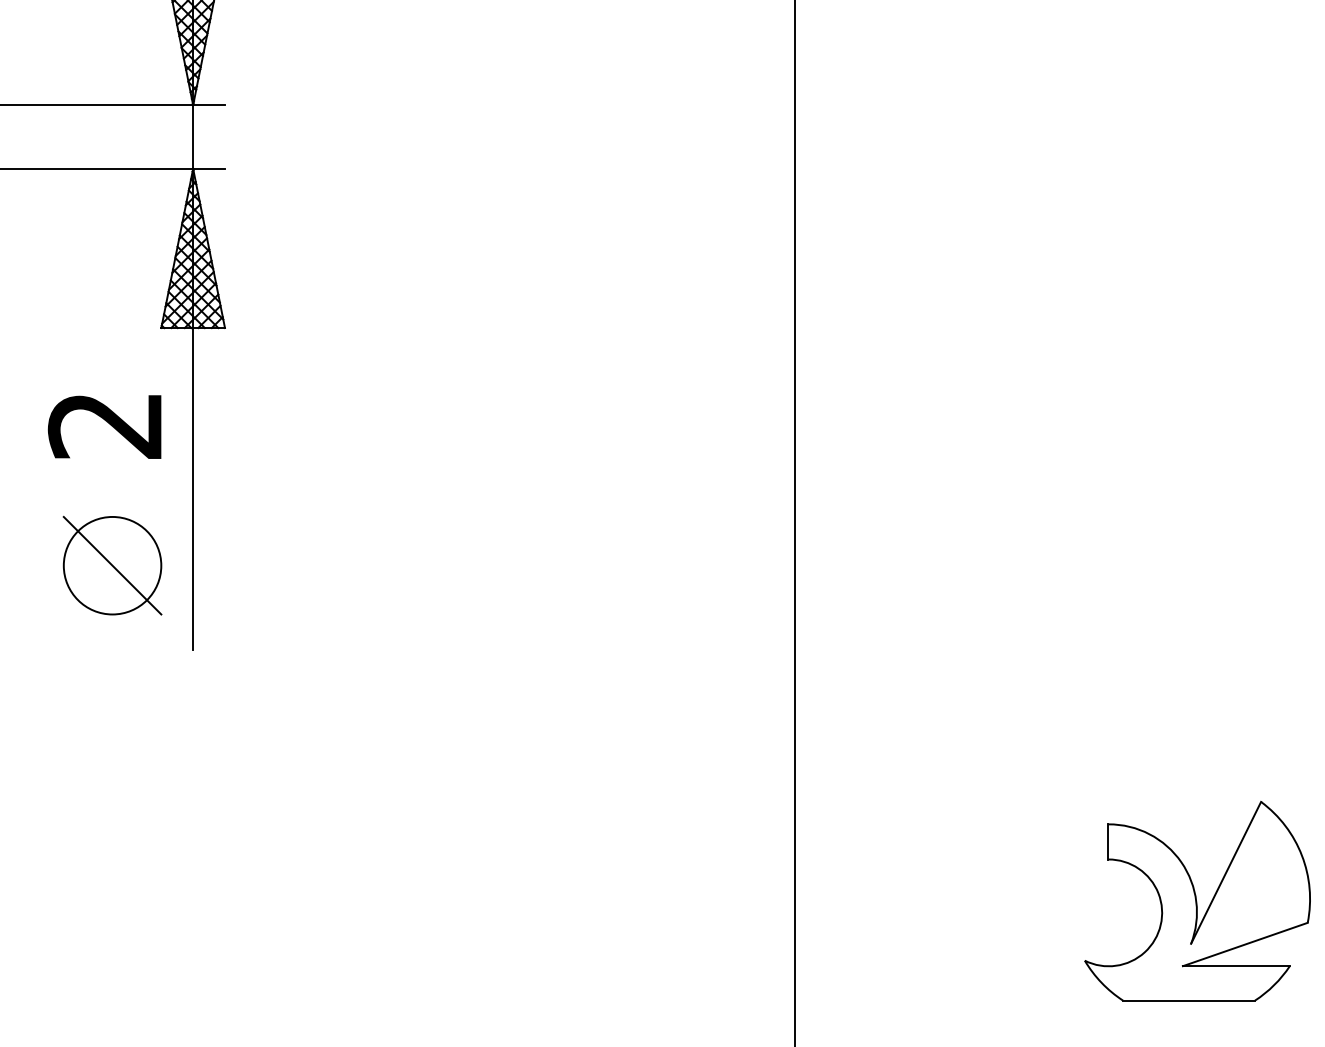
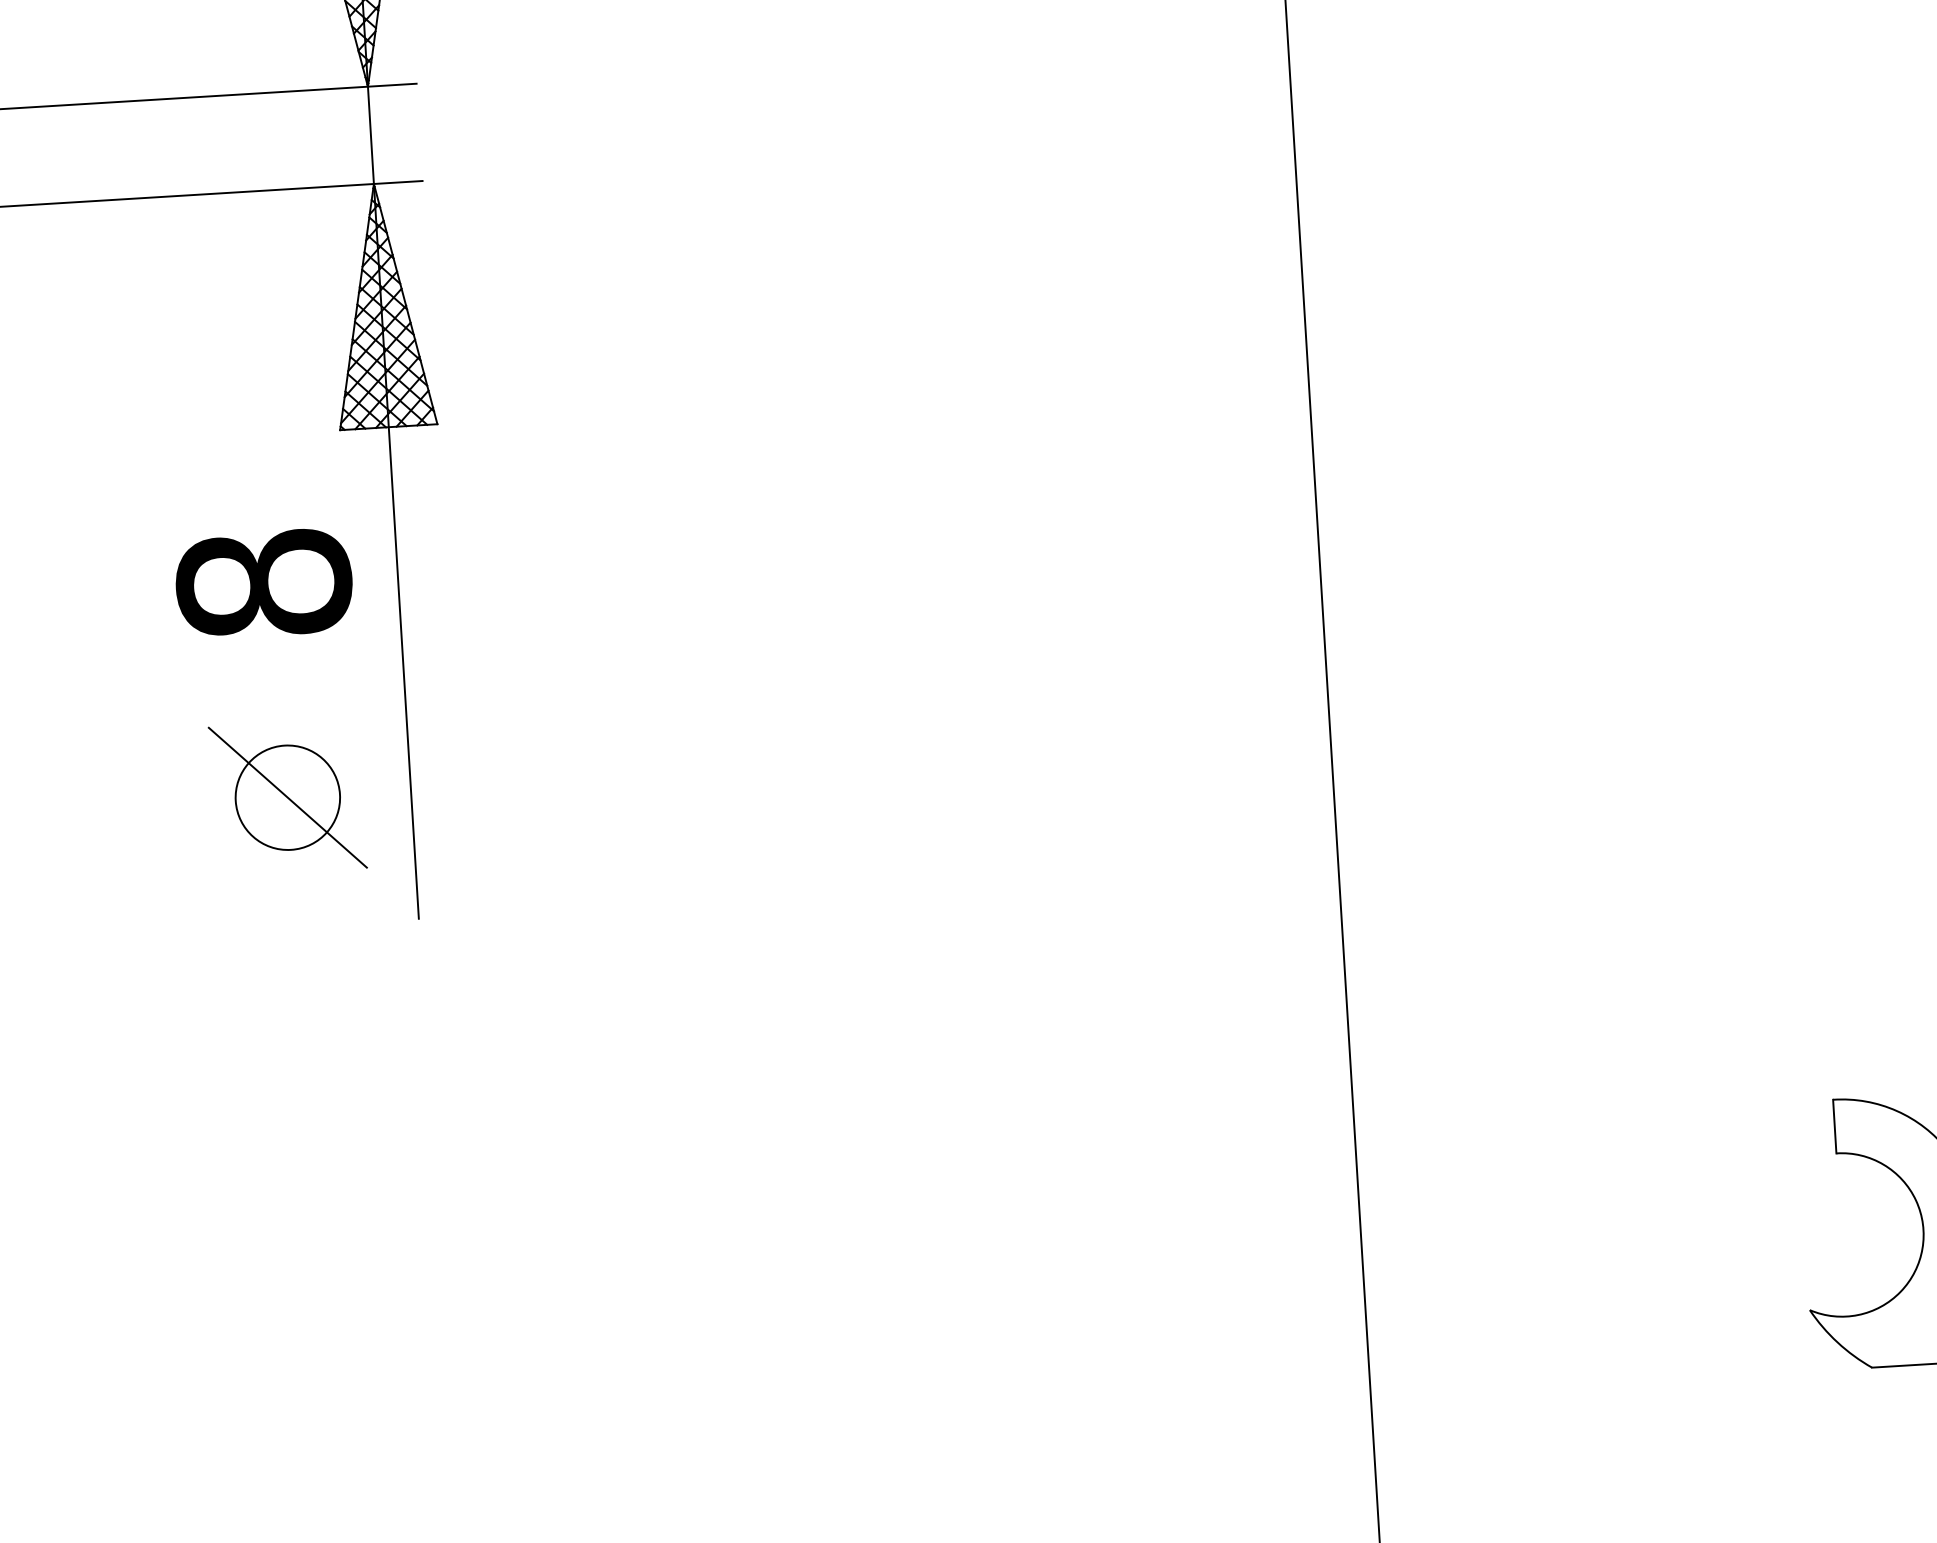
text: (105, 424) -> (263, 582), 2 -> 8
circle: (112, 565) -> (287, 797), size x0.7

